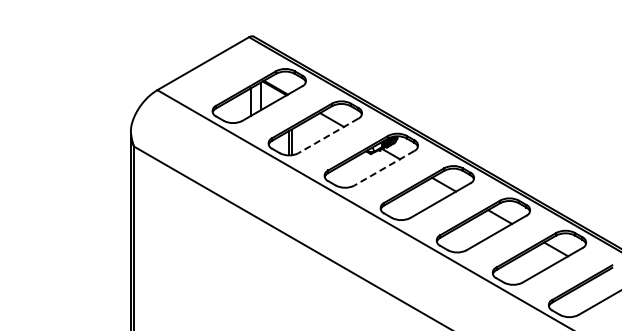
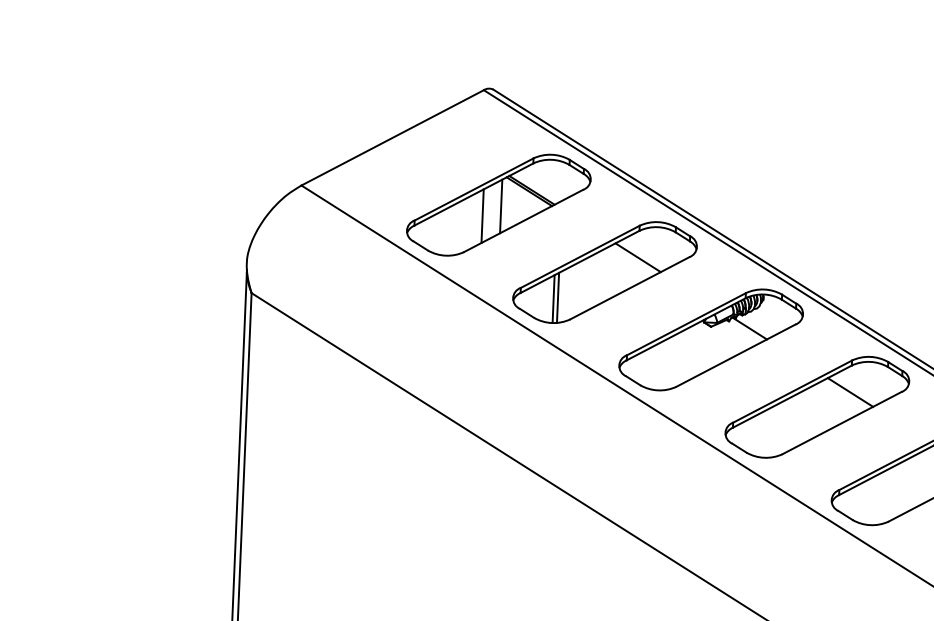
line: (328, 135) -> (630, 287), dashed -> solid
line: (384, 168) -> (736, 356), dashed -> solid

